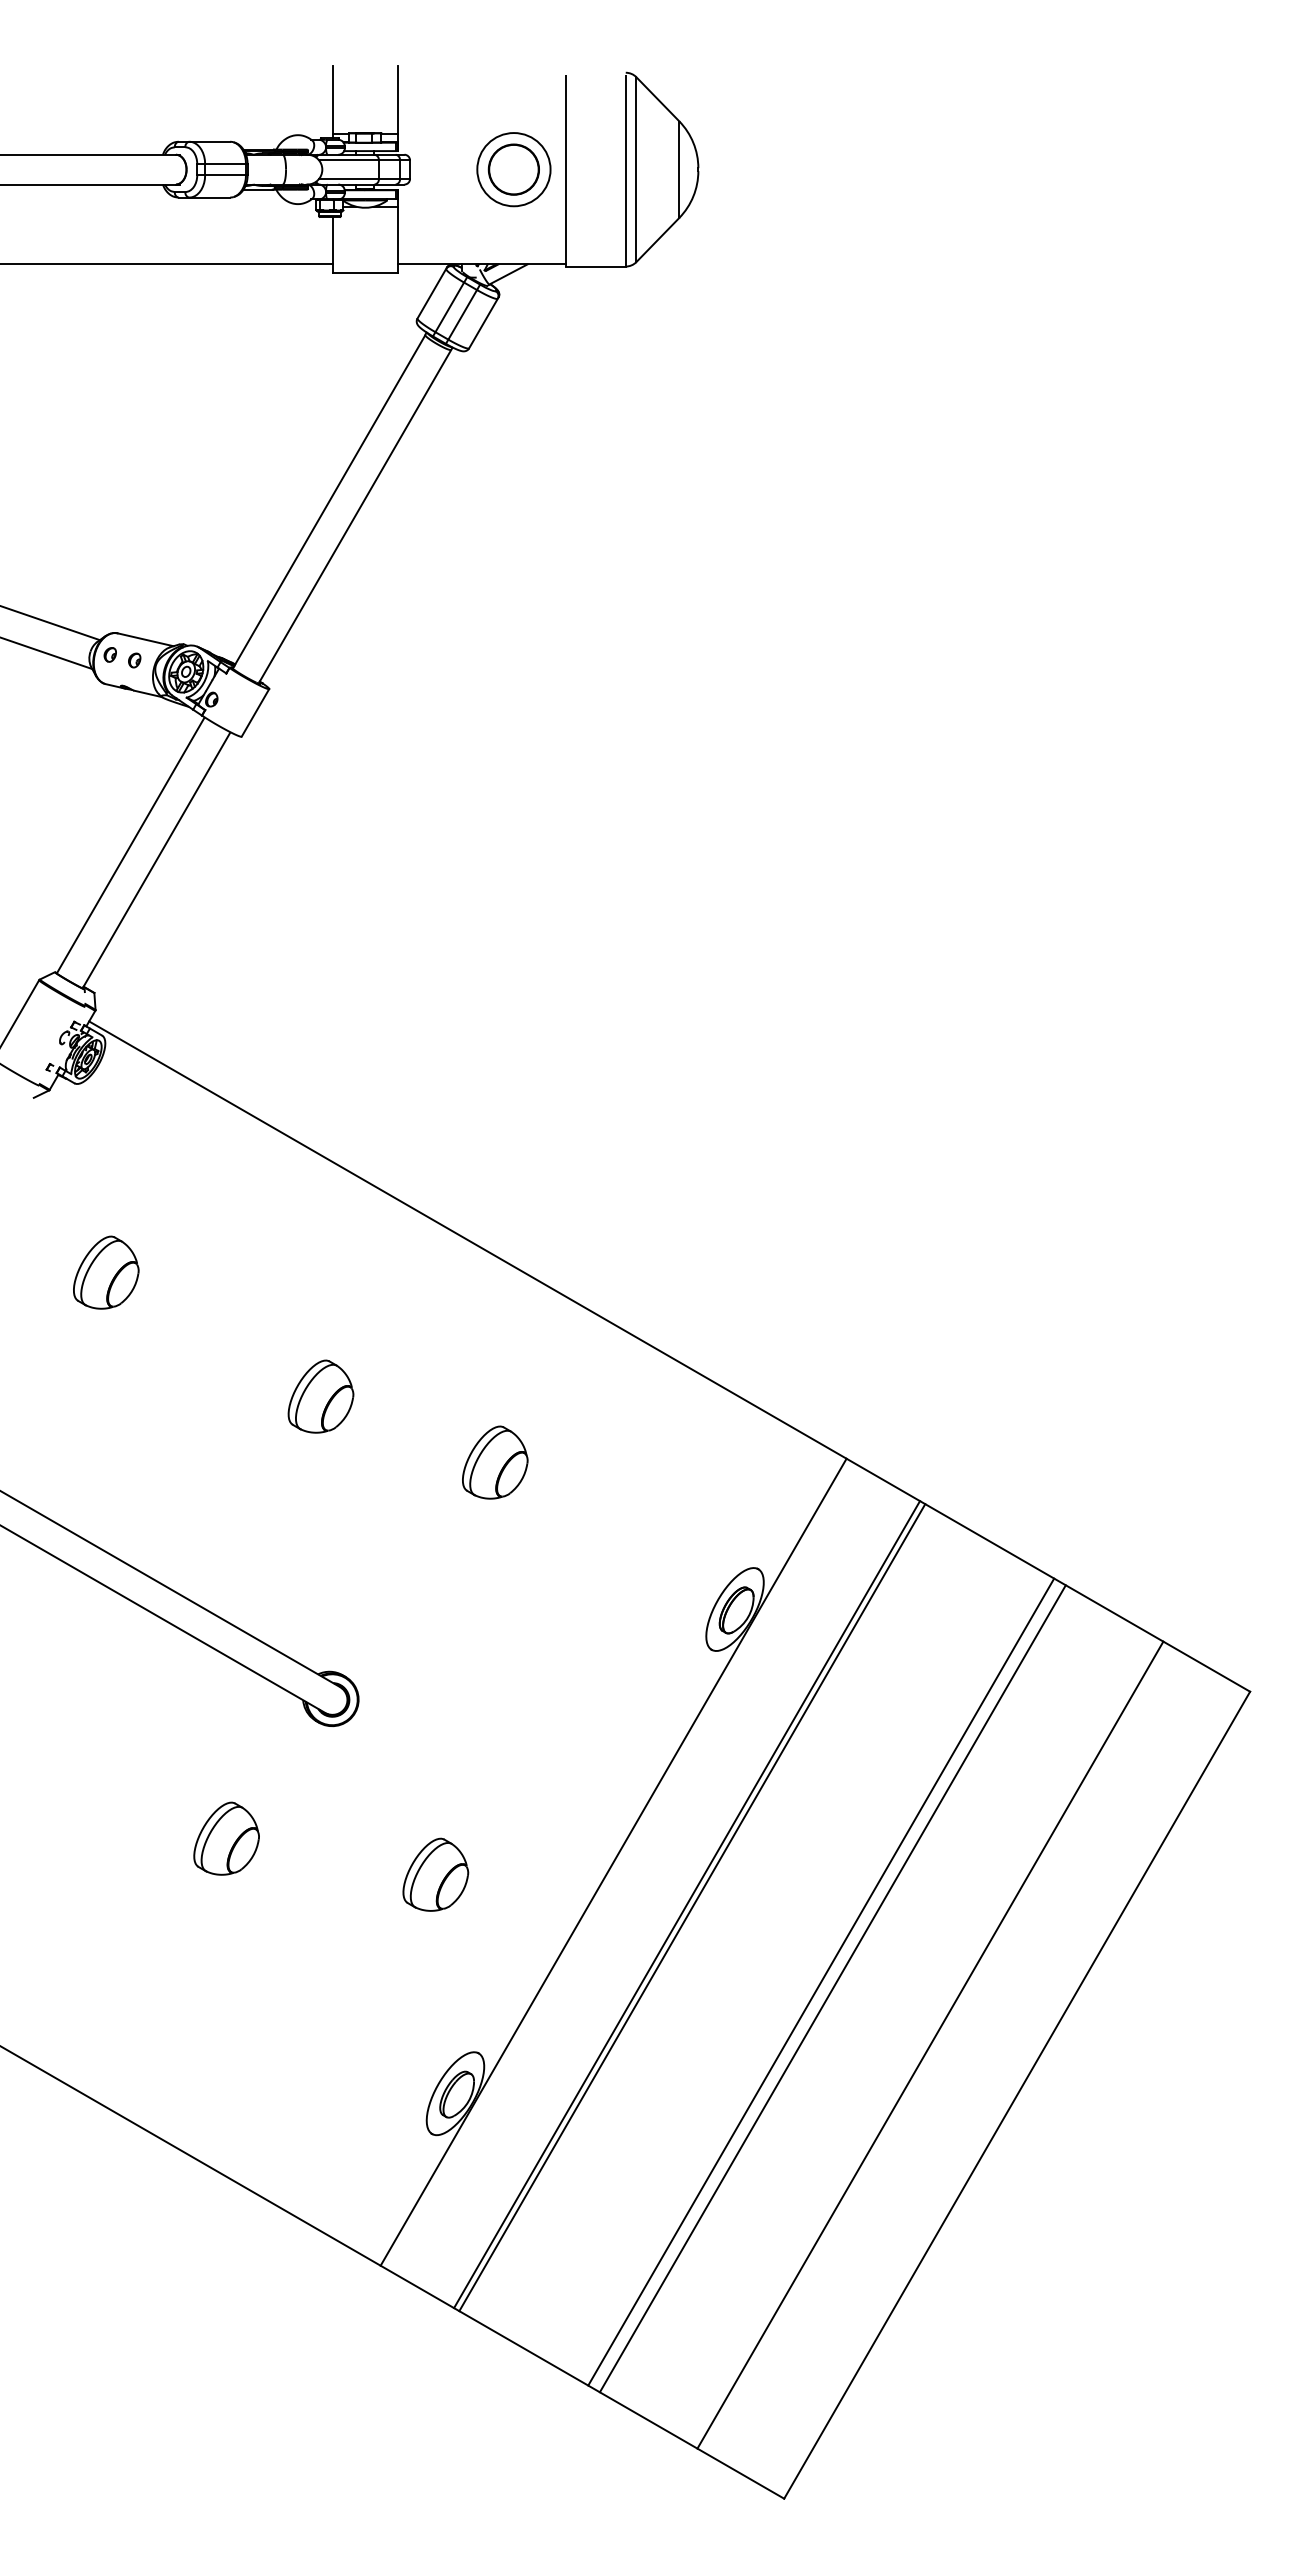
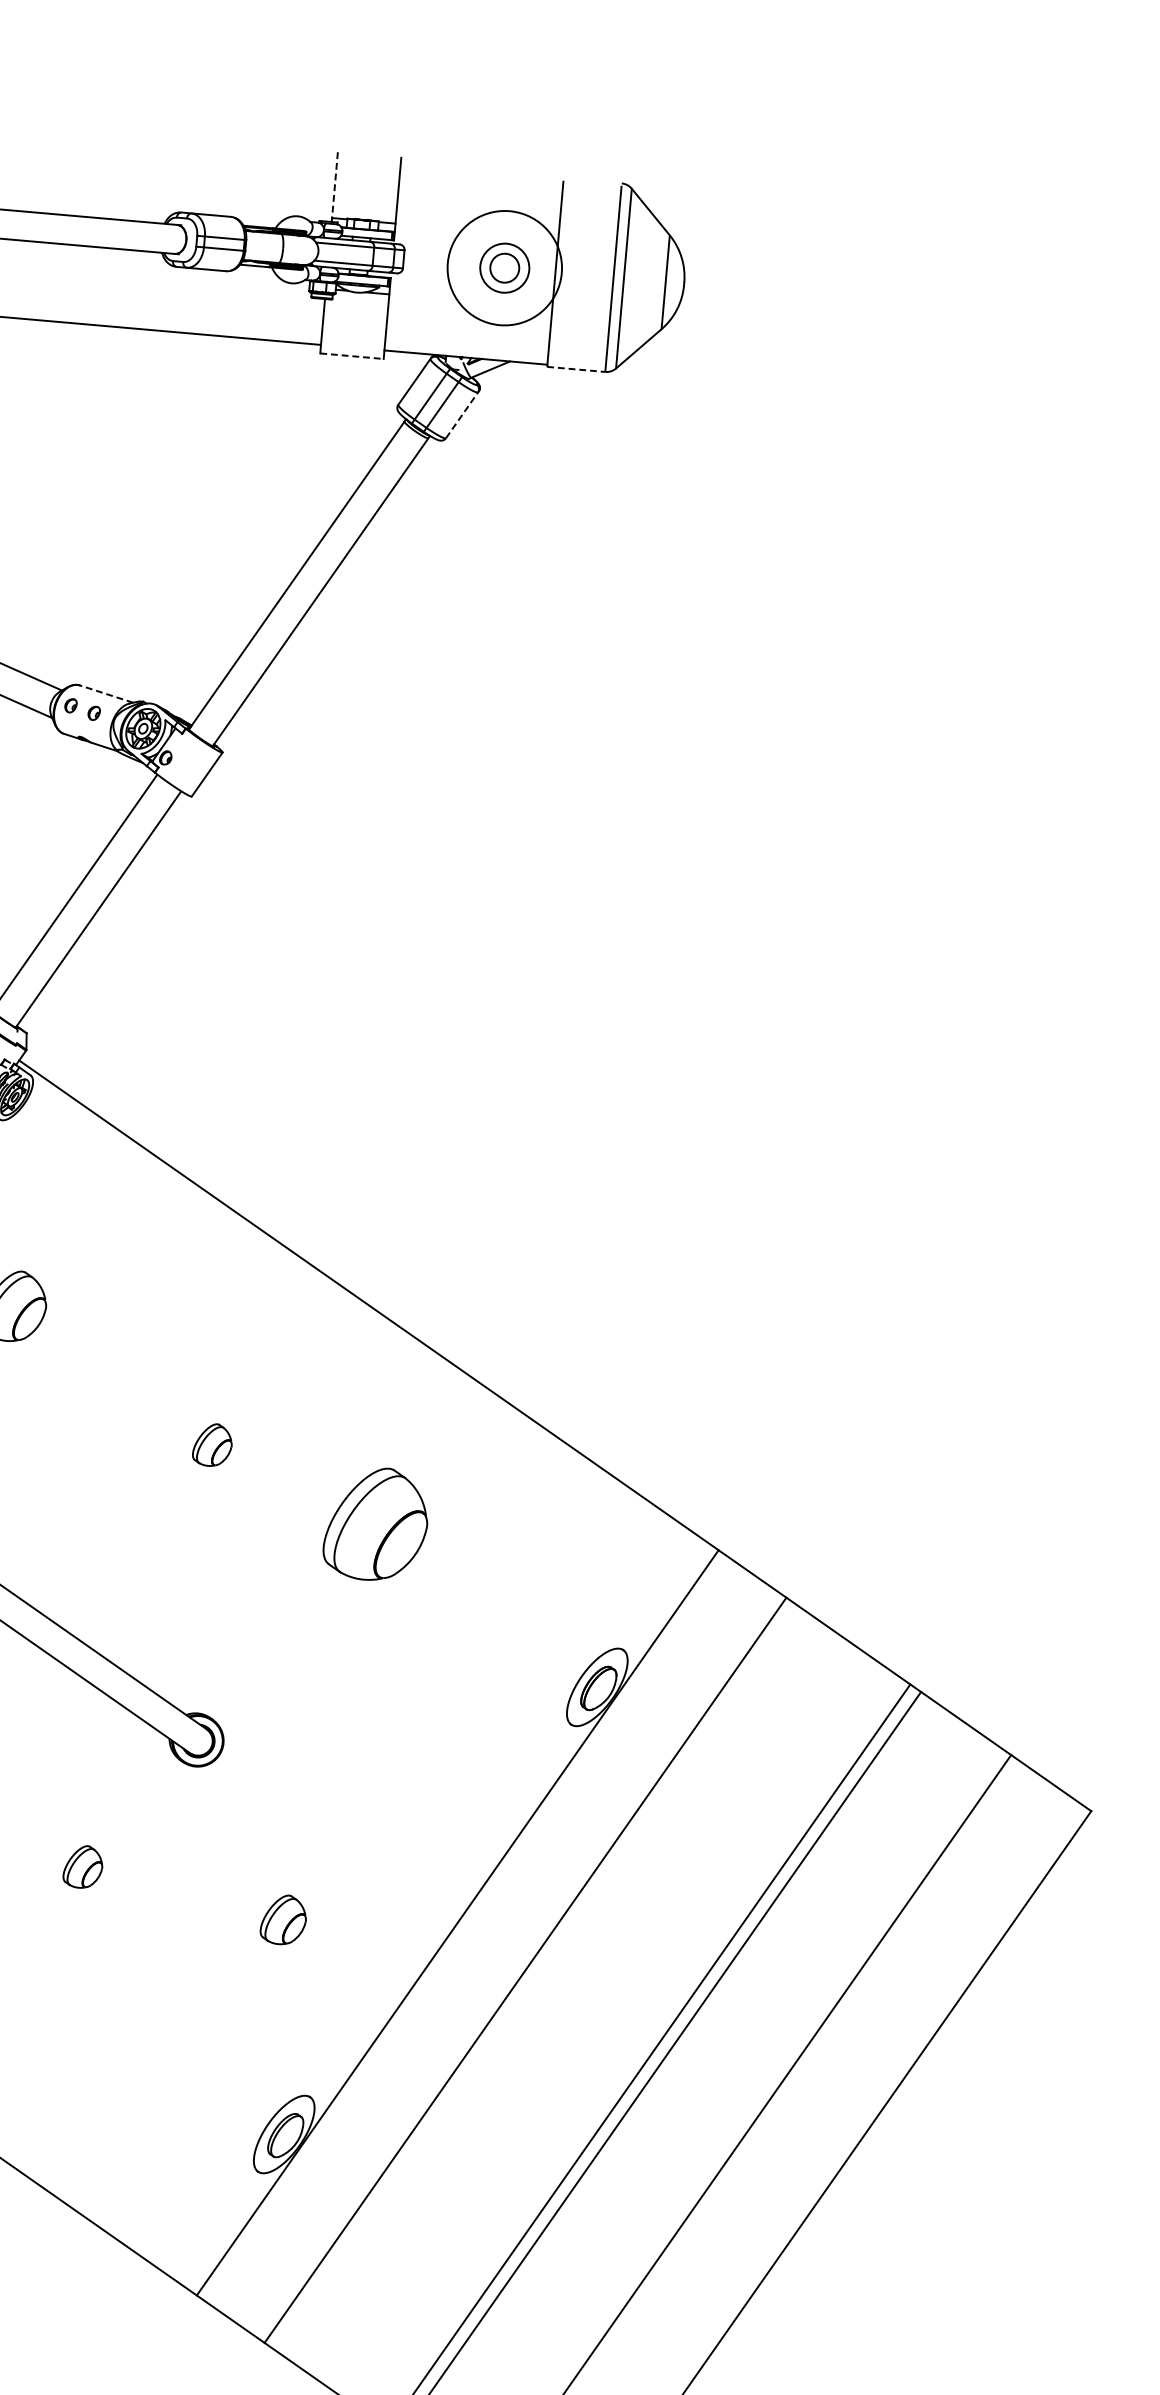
line: (333, 102) -> (335, 187), solid -> dashed
circle: (513, 169) -> (504, 268), size x0.6
circle: (513, 169) -> (504, 268), size x1.6
line: (595, 266) -> (575, 369), solid -> dashed
line: (365, 273) -> (351, 356), solid -> dashed
line: (484, 322) -> (463, 414), solid -> dashed
line: (145, 639) -> (106, 693), solid -> dashed
part: (320, 1396) -> (212, 1444), size x0.6
part: (495, 1462) -> (376, 1524), size x1.6
part: (226, 1838) -> (83, 1866), size x0.6
part: (435, 1874) -> (283, 1919), size x0.7
line: (692, 1907) -> (530, 1973), removed

